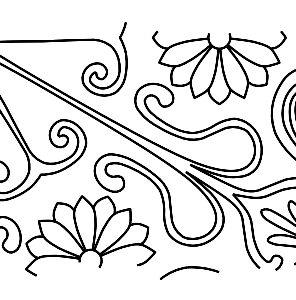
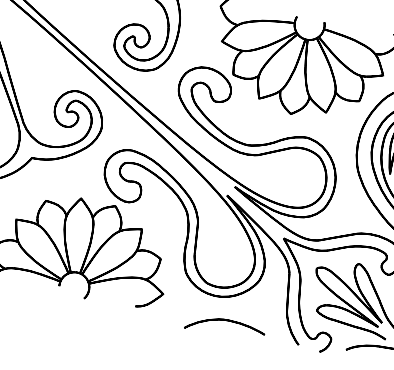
part: (189, 272) -> (225, 327), moved

